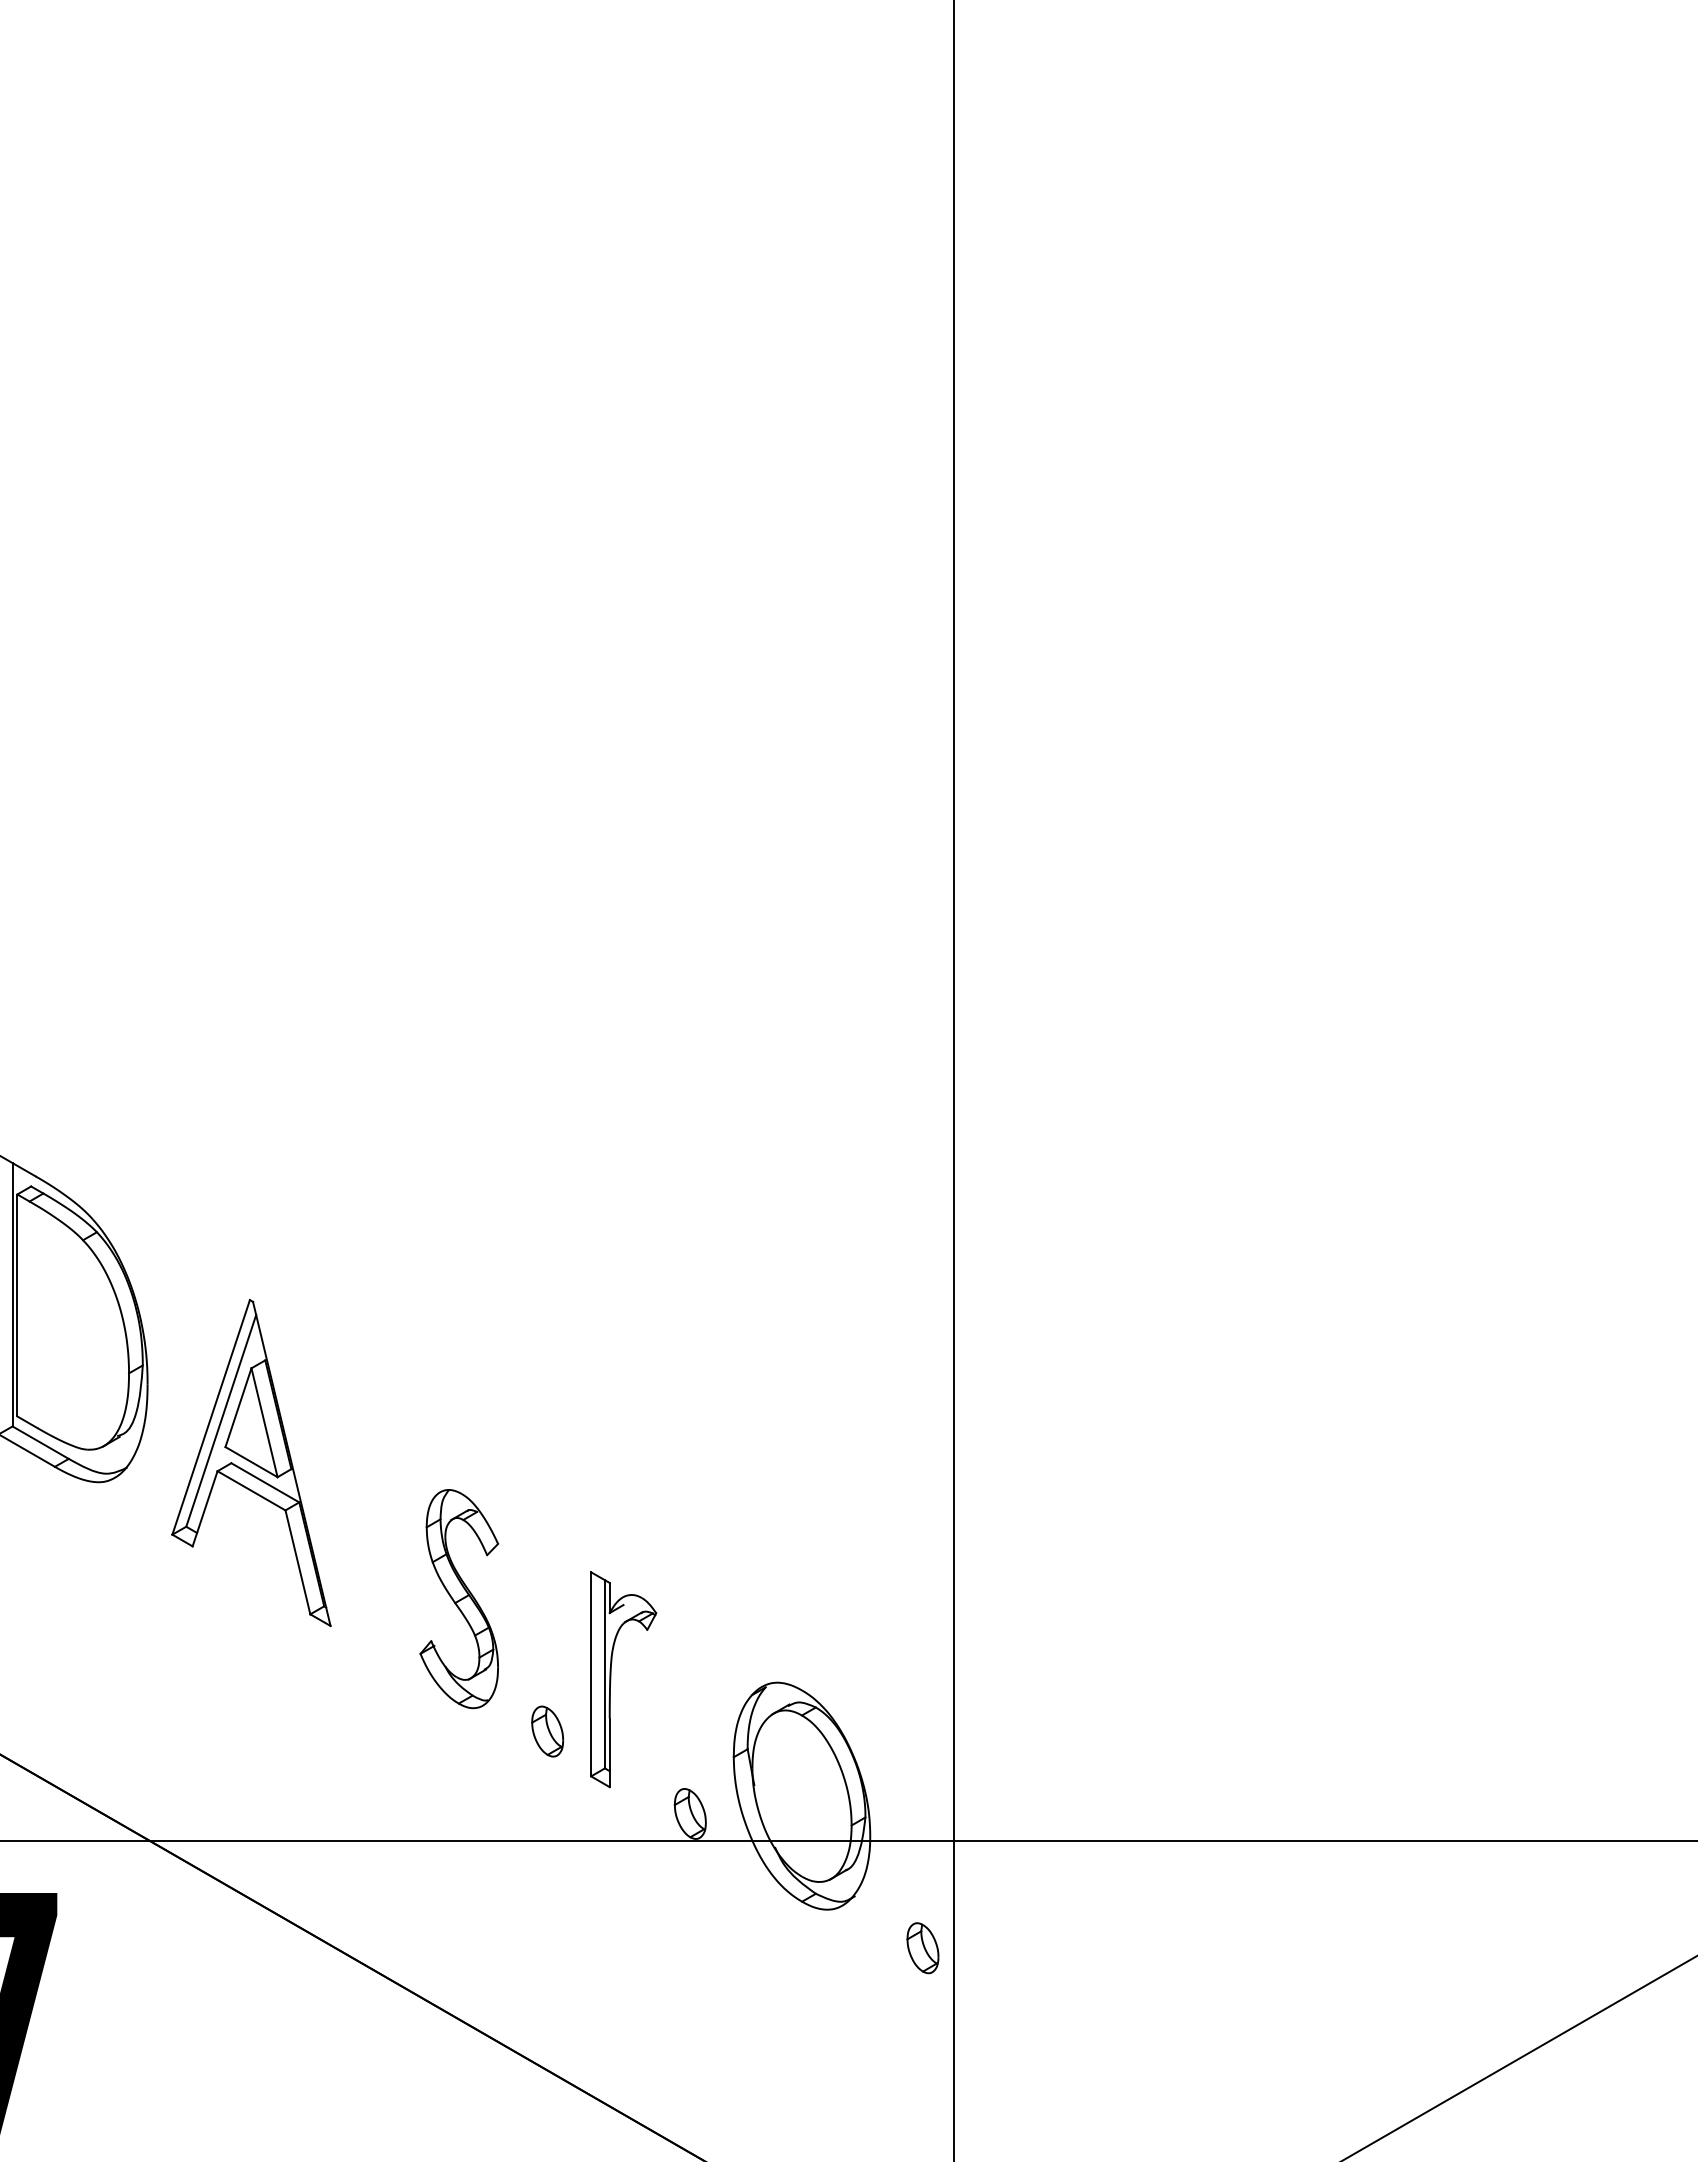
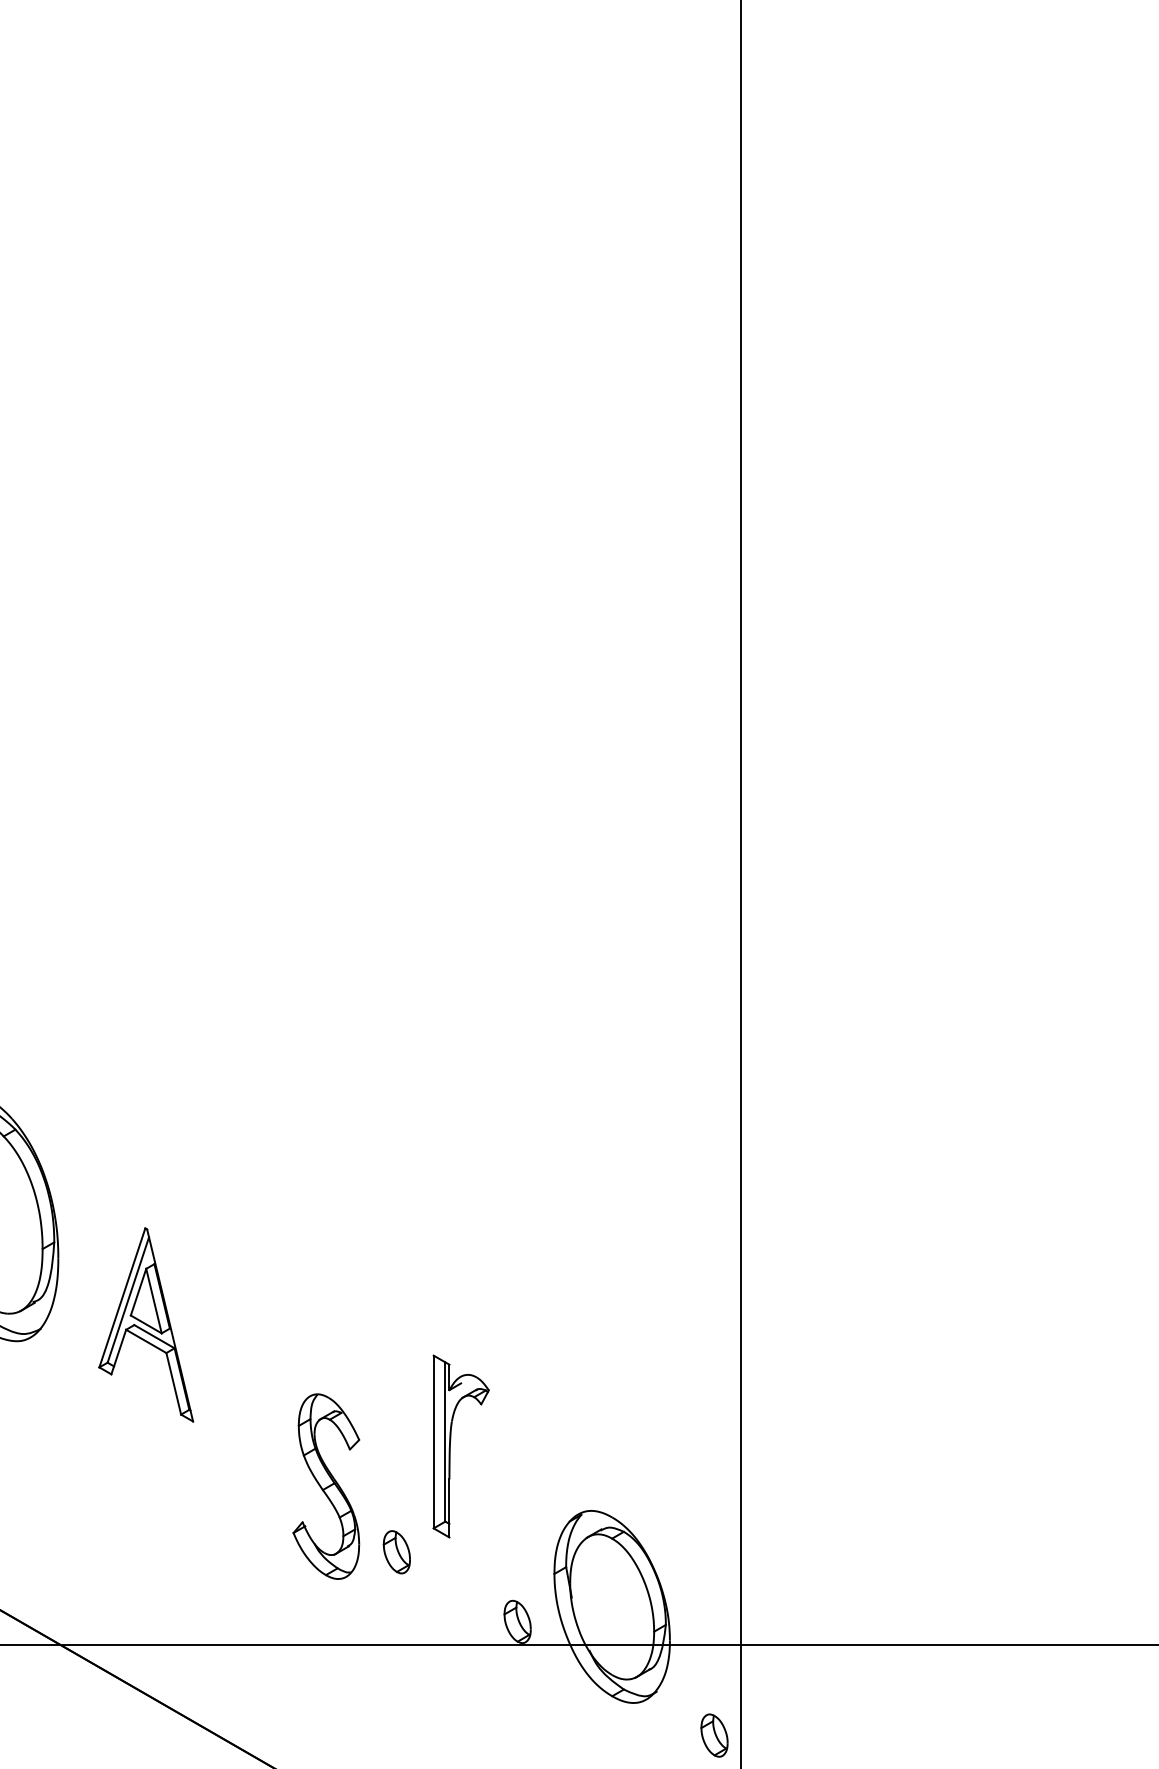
part: (251, 1462) -> (146, 1324), size x0.7
part: (459, 1599) -> (326, 1487), moved
part: (611, 1679) -> (450, 1446), moved

